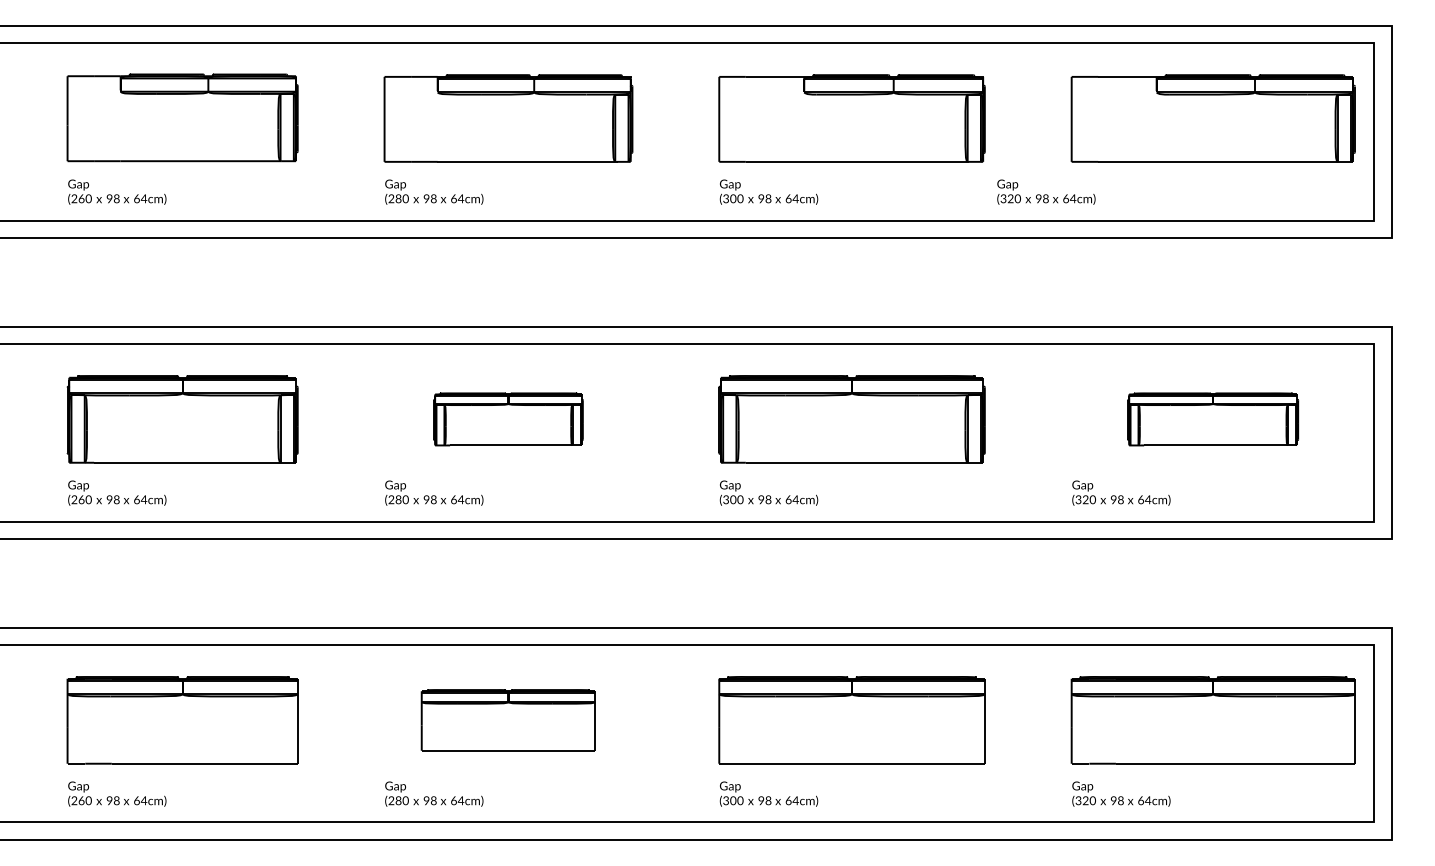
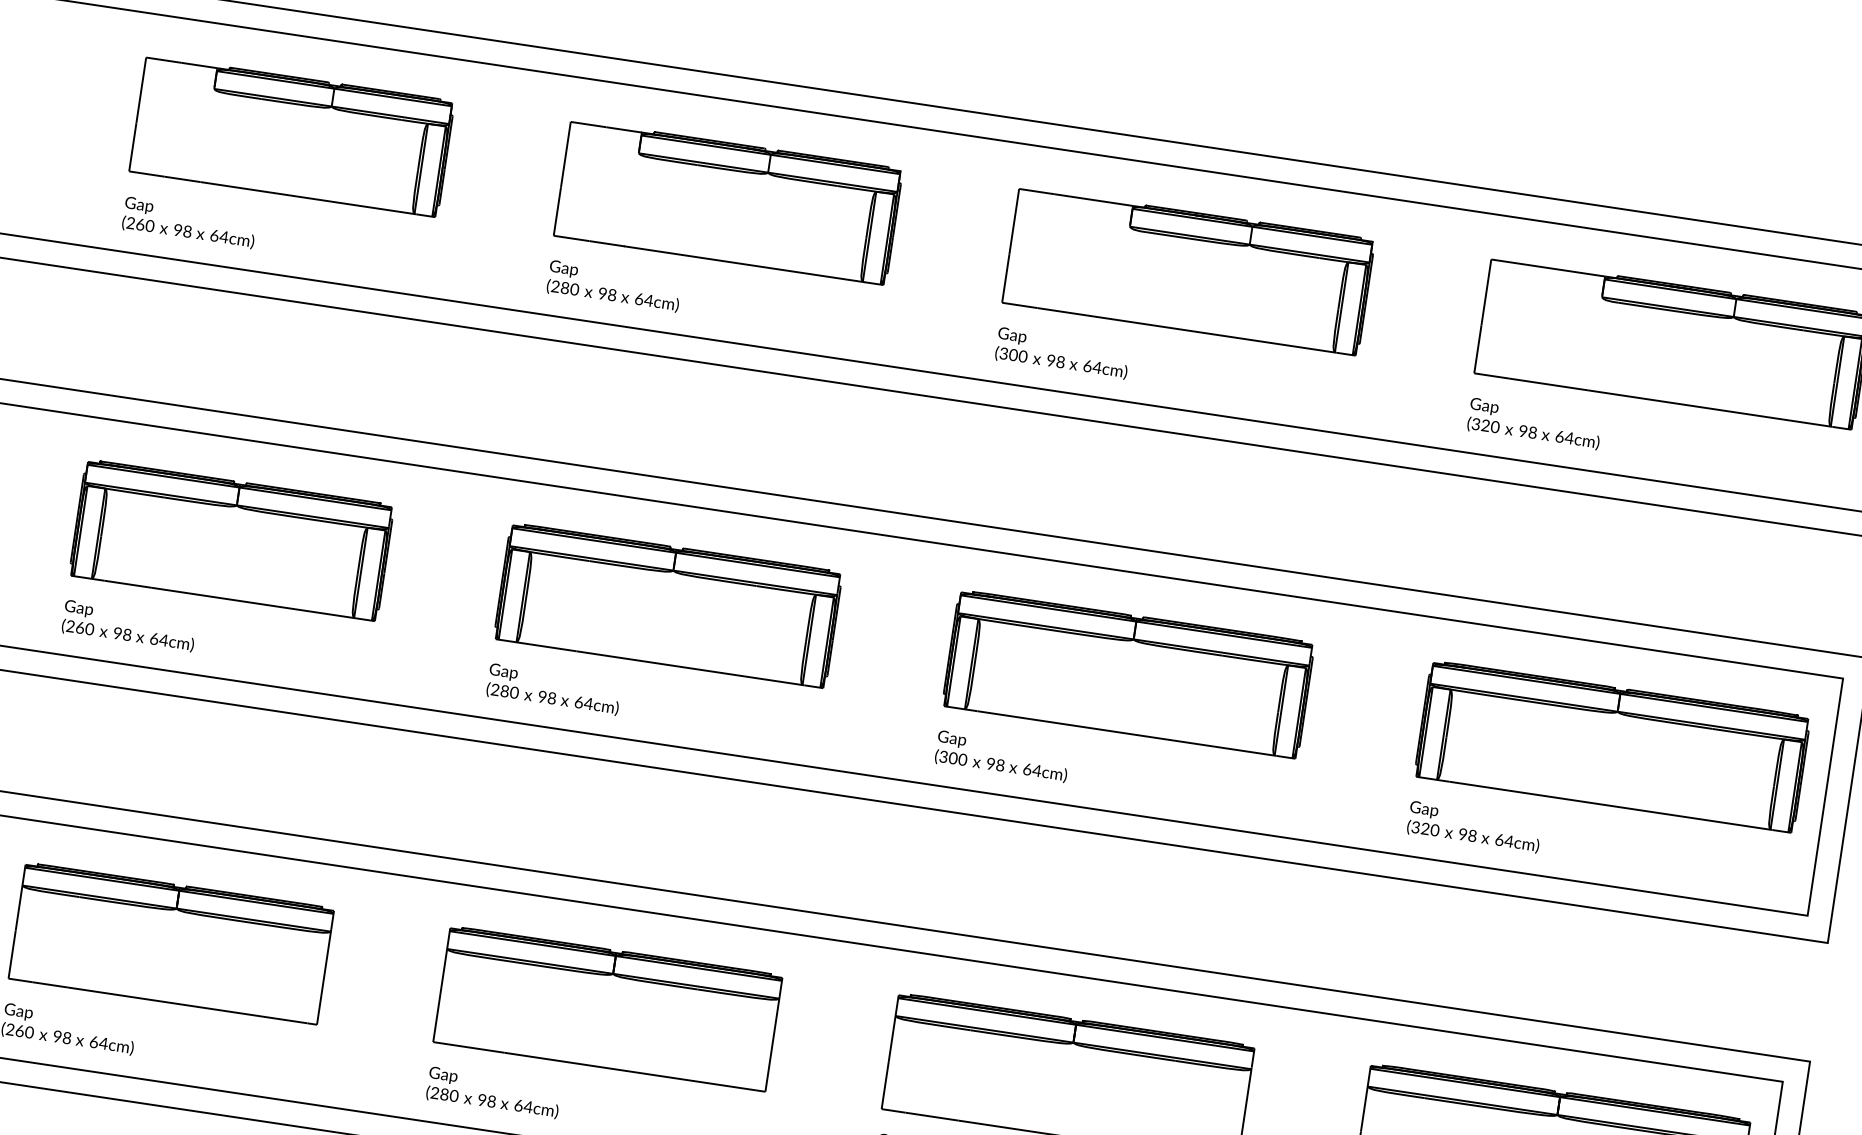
text: (1046, 191) -> (1535, 423), moved
part: (508, 419) -> (668, 605), size x1.67
part: (1212, 419) -> (1611, 746), size x1.67
part: (508, 720) -> (607, 1009), size x1.43

